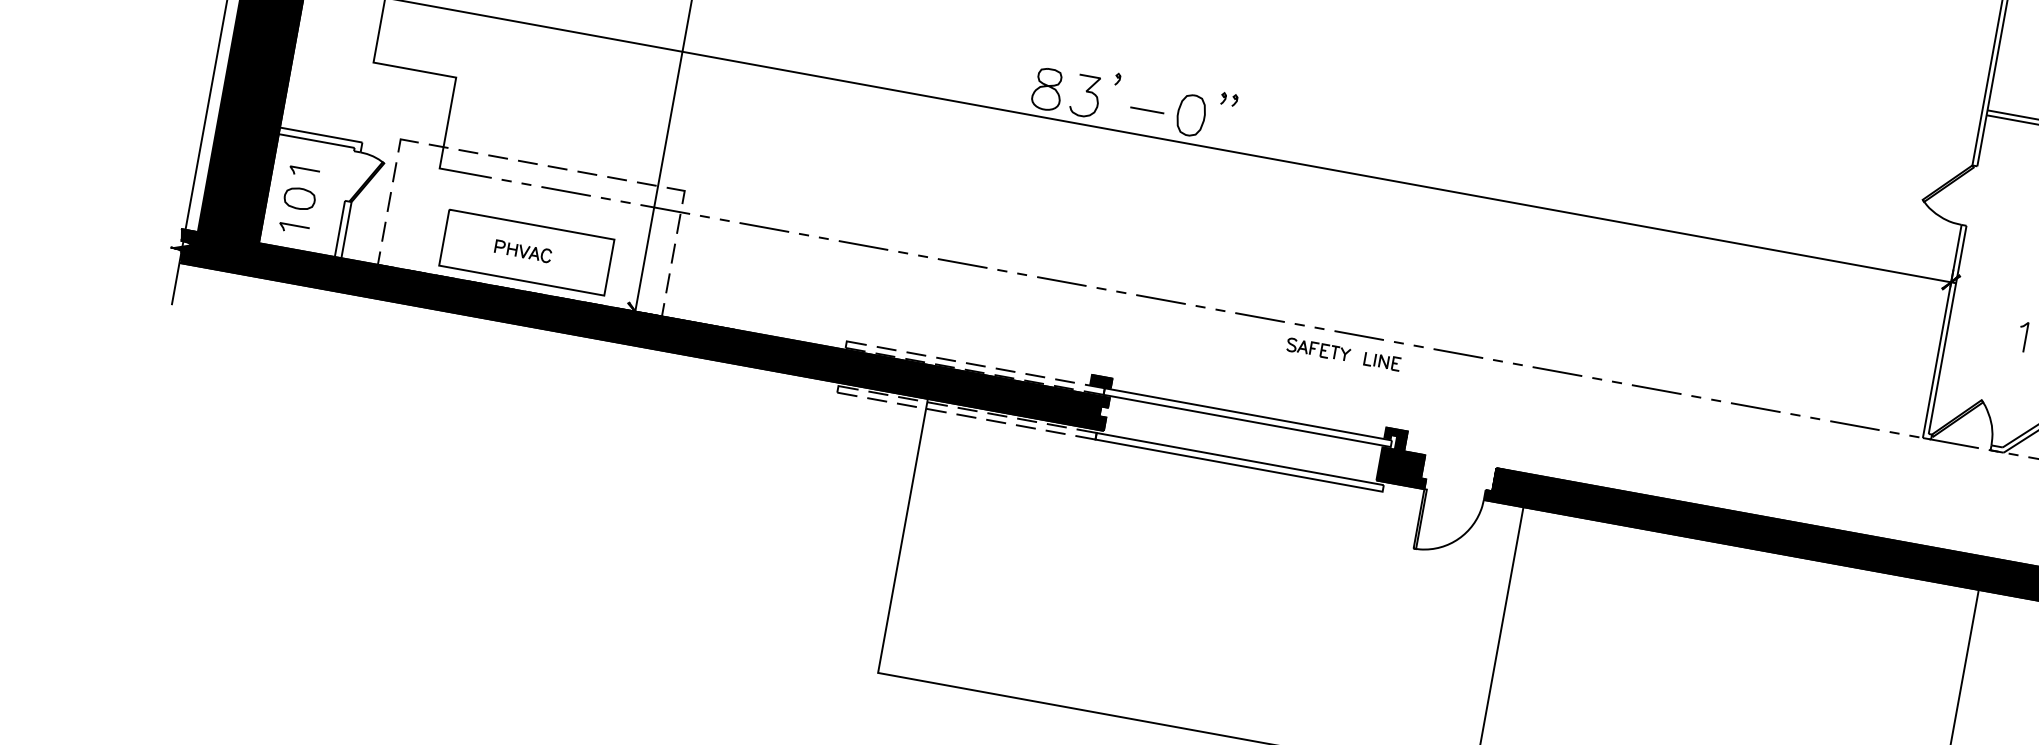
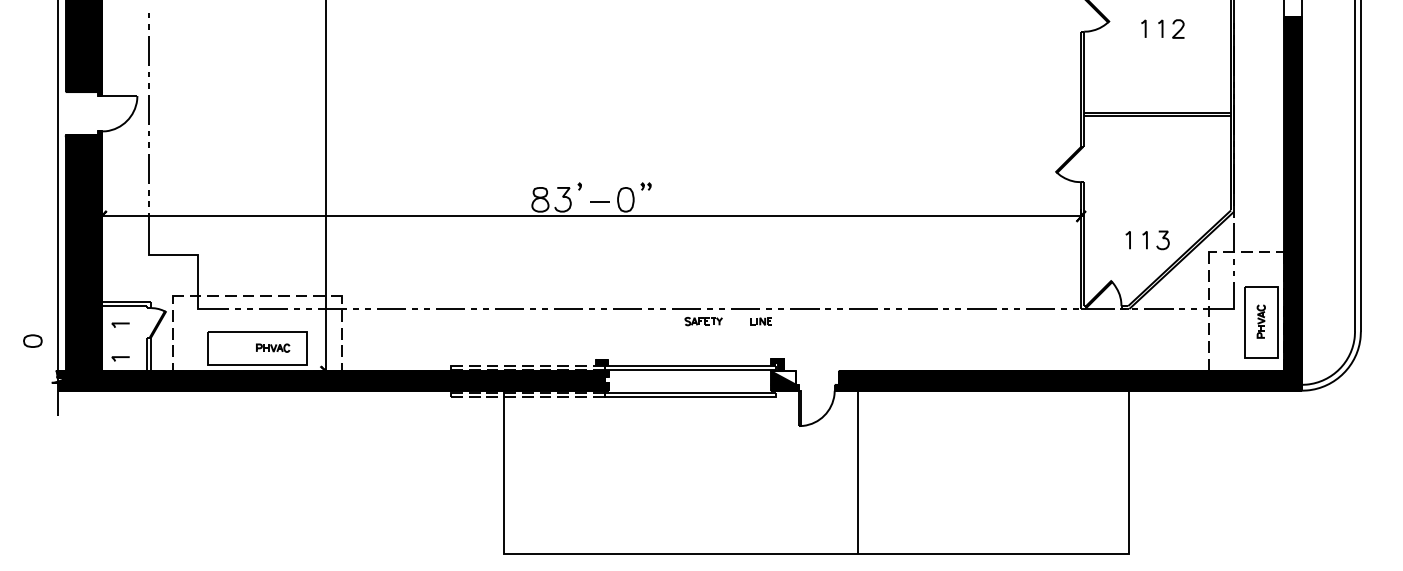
part: (299, 197) -> (32, 340), moved
part: (523, 250) -> (273, 347), moved
part: (1318, 349) -> (703, 321), moved
fill: (1401, 462) -> (783, 377), removed

